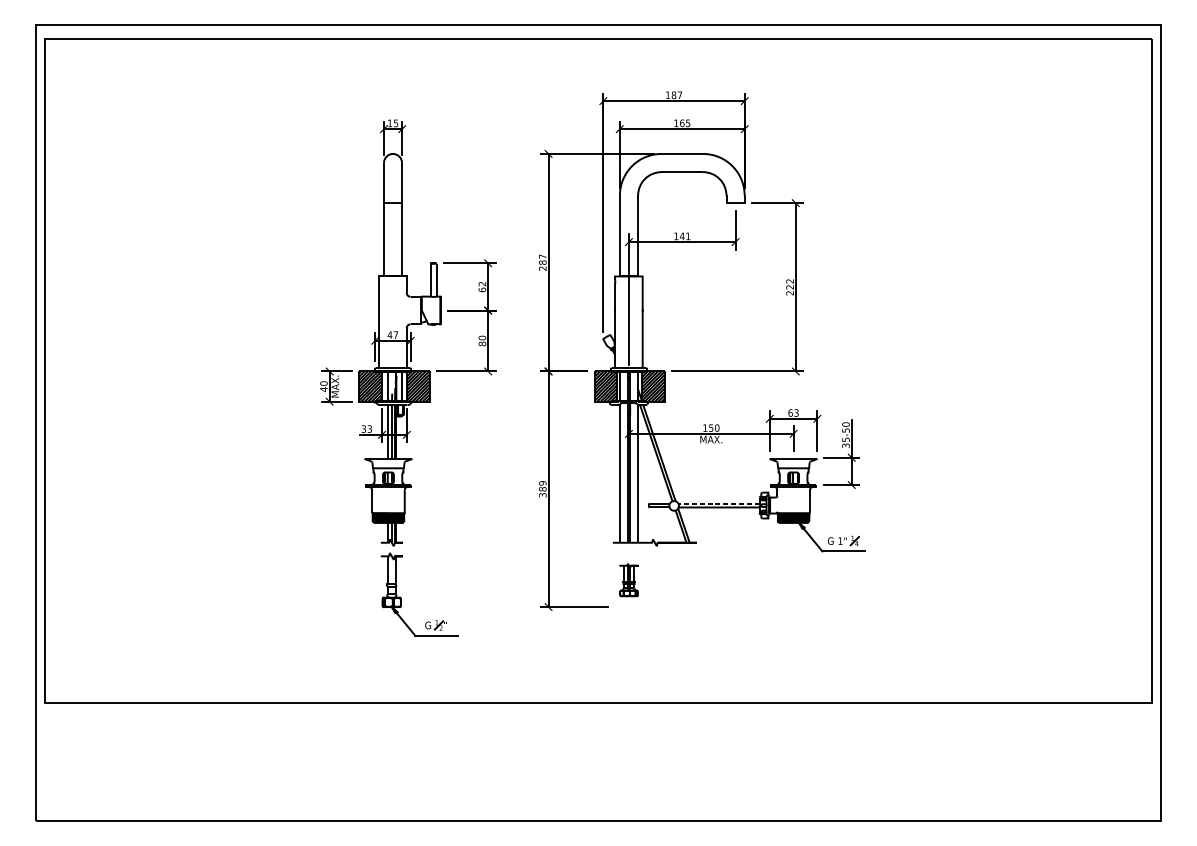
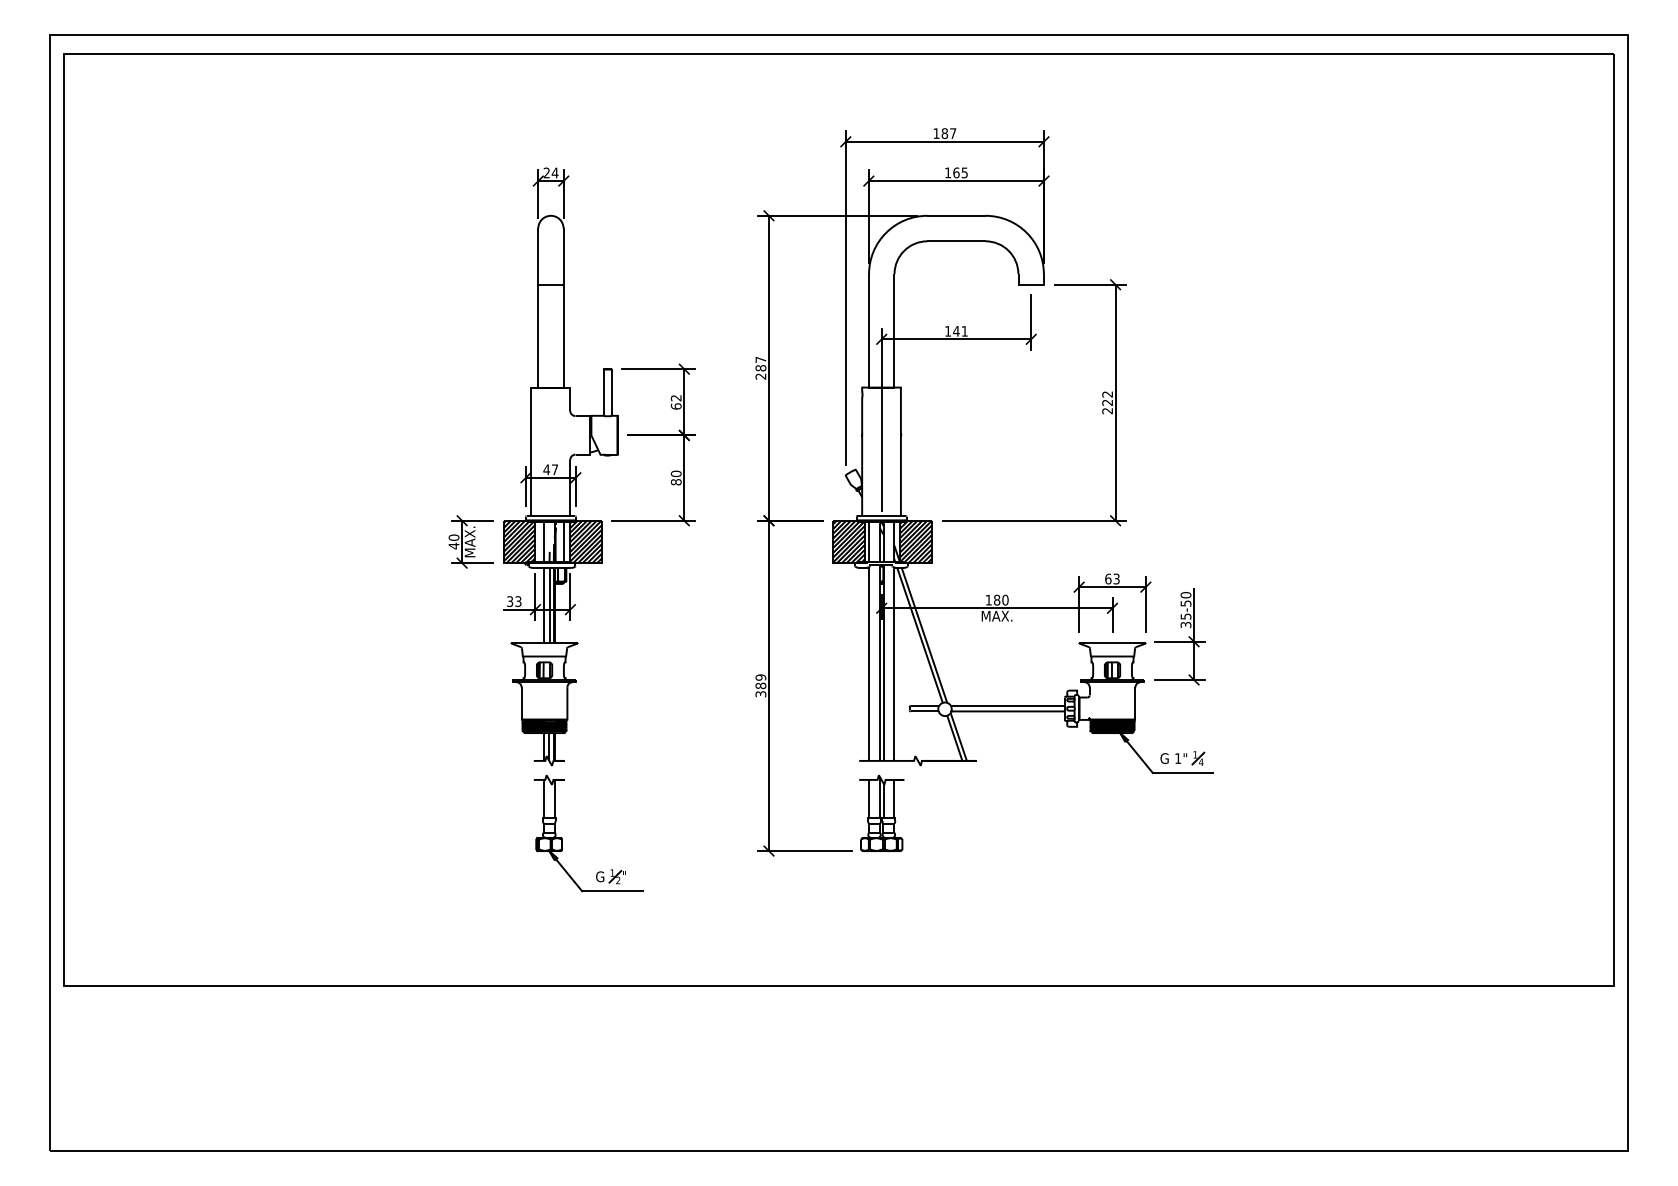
text: (392, 123) -> (550, 172), 15 -> 24
text: (711, 427) -> (997, 599), 150 -> 180
line: (718, 503) -> (1007, 706), dashed -> solid
part: (628, 579) -> (881, 812), size x1.67

